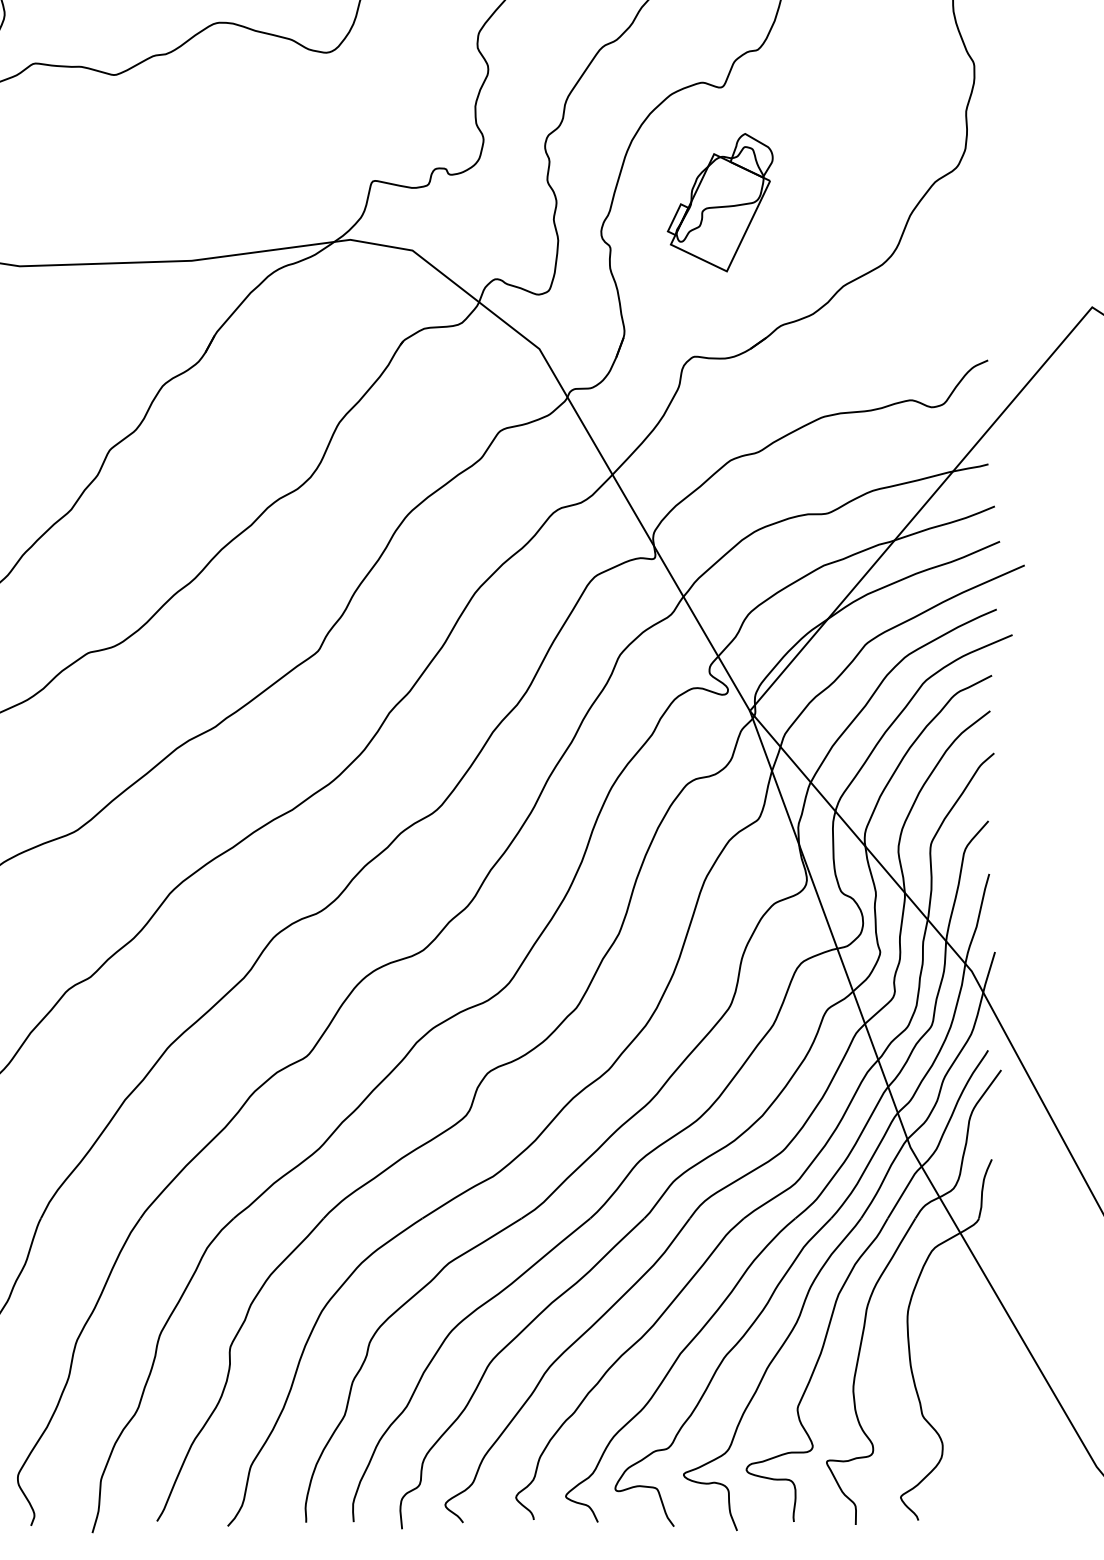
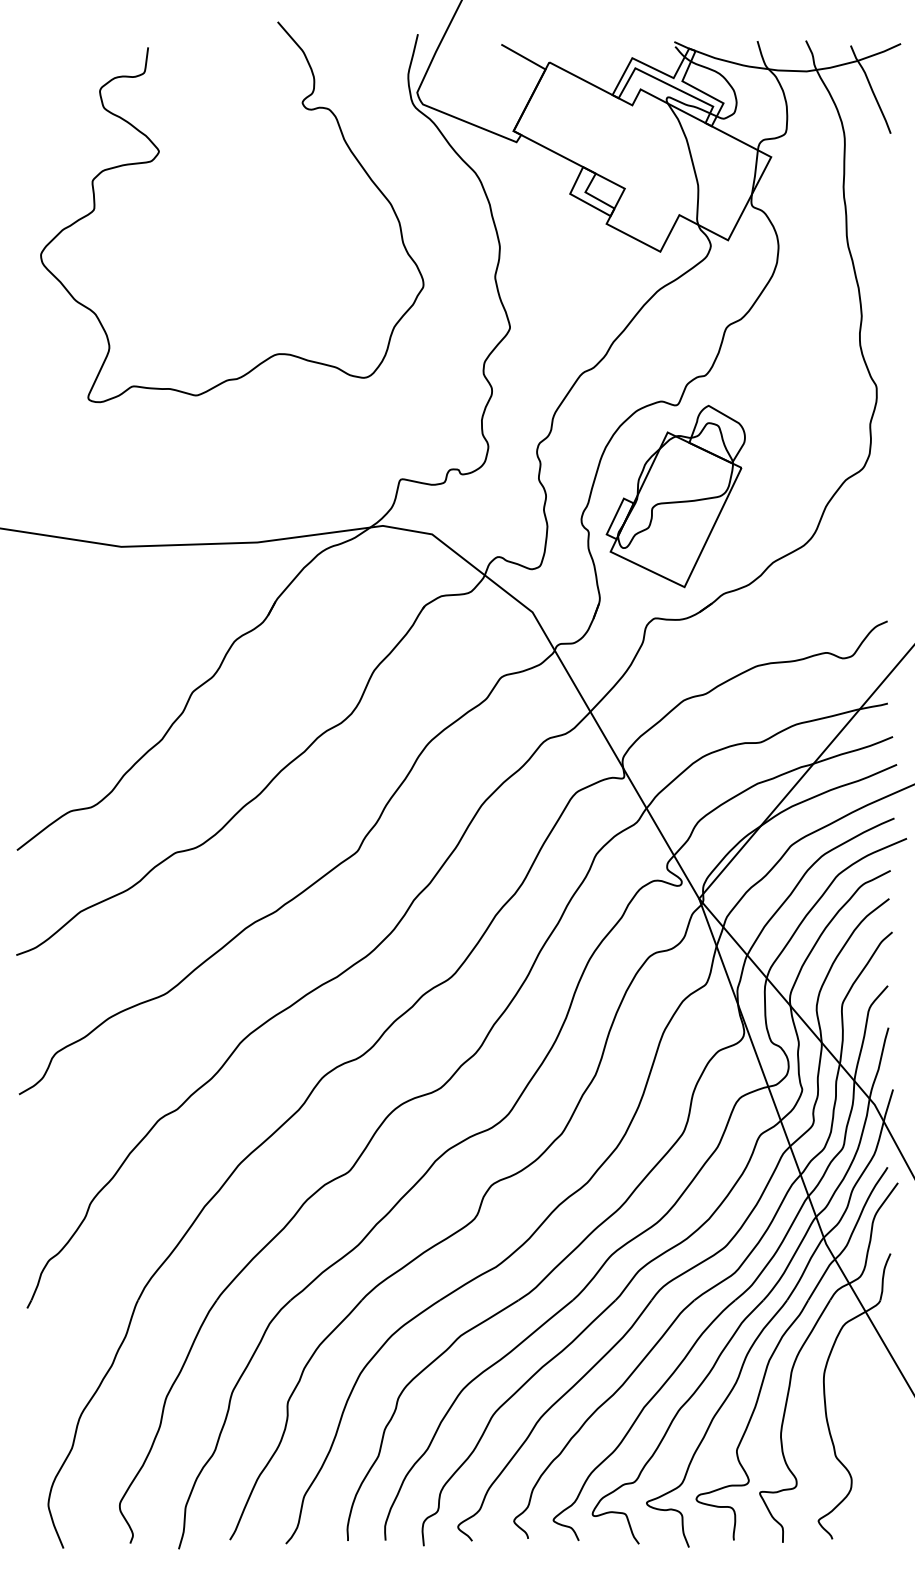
part: (720, 202) -> (675, 496), size x1.67

